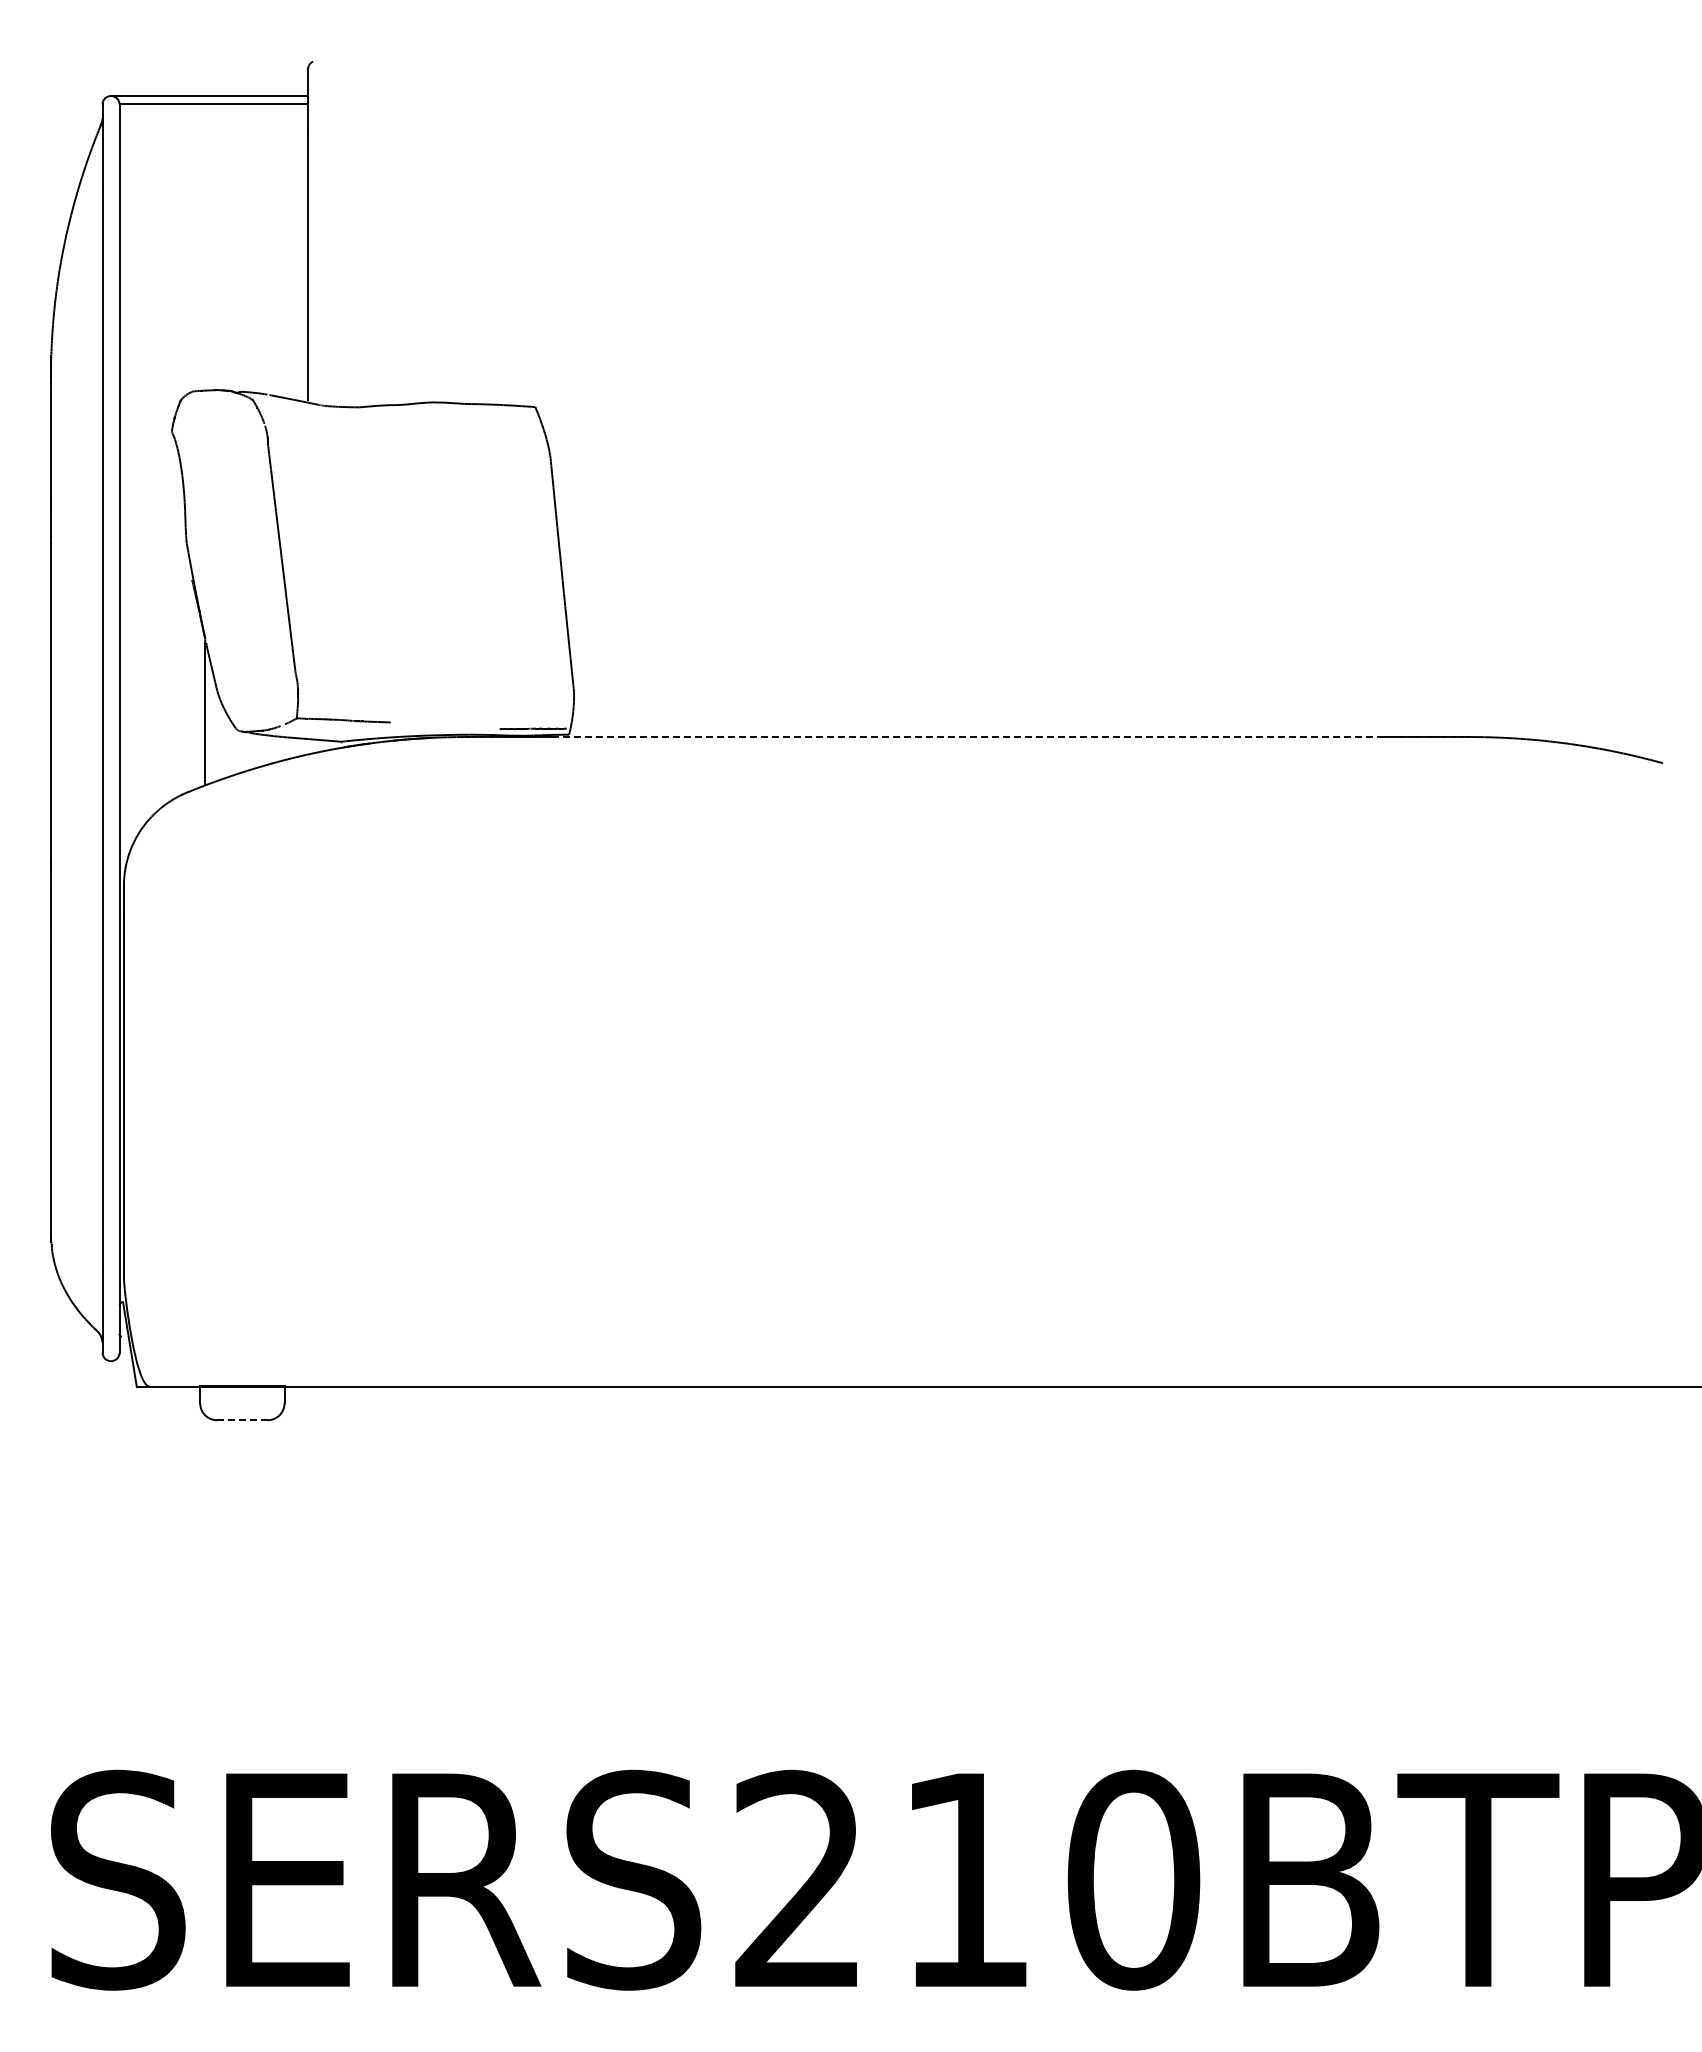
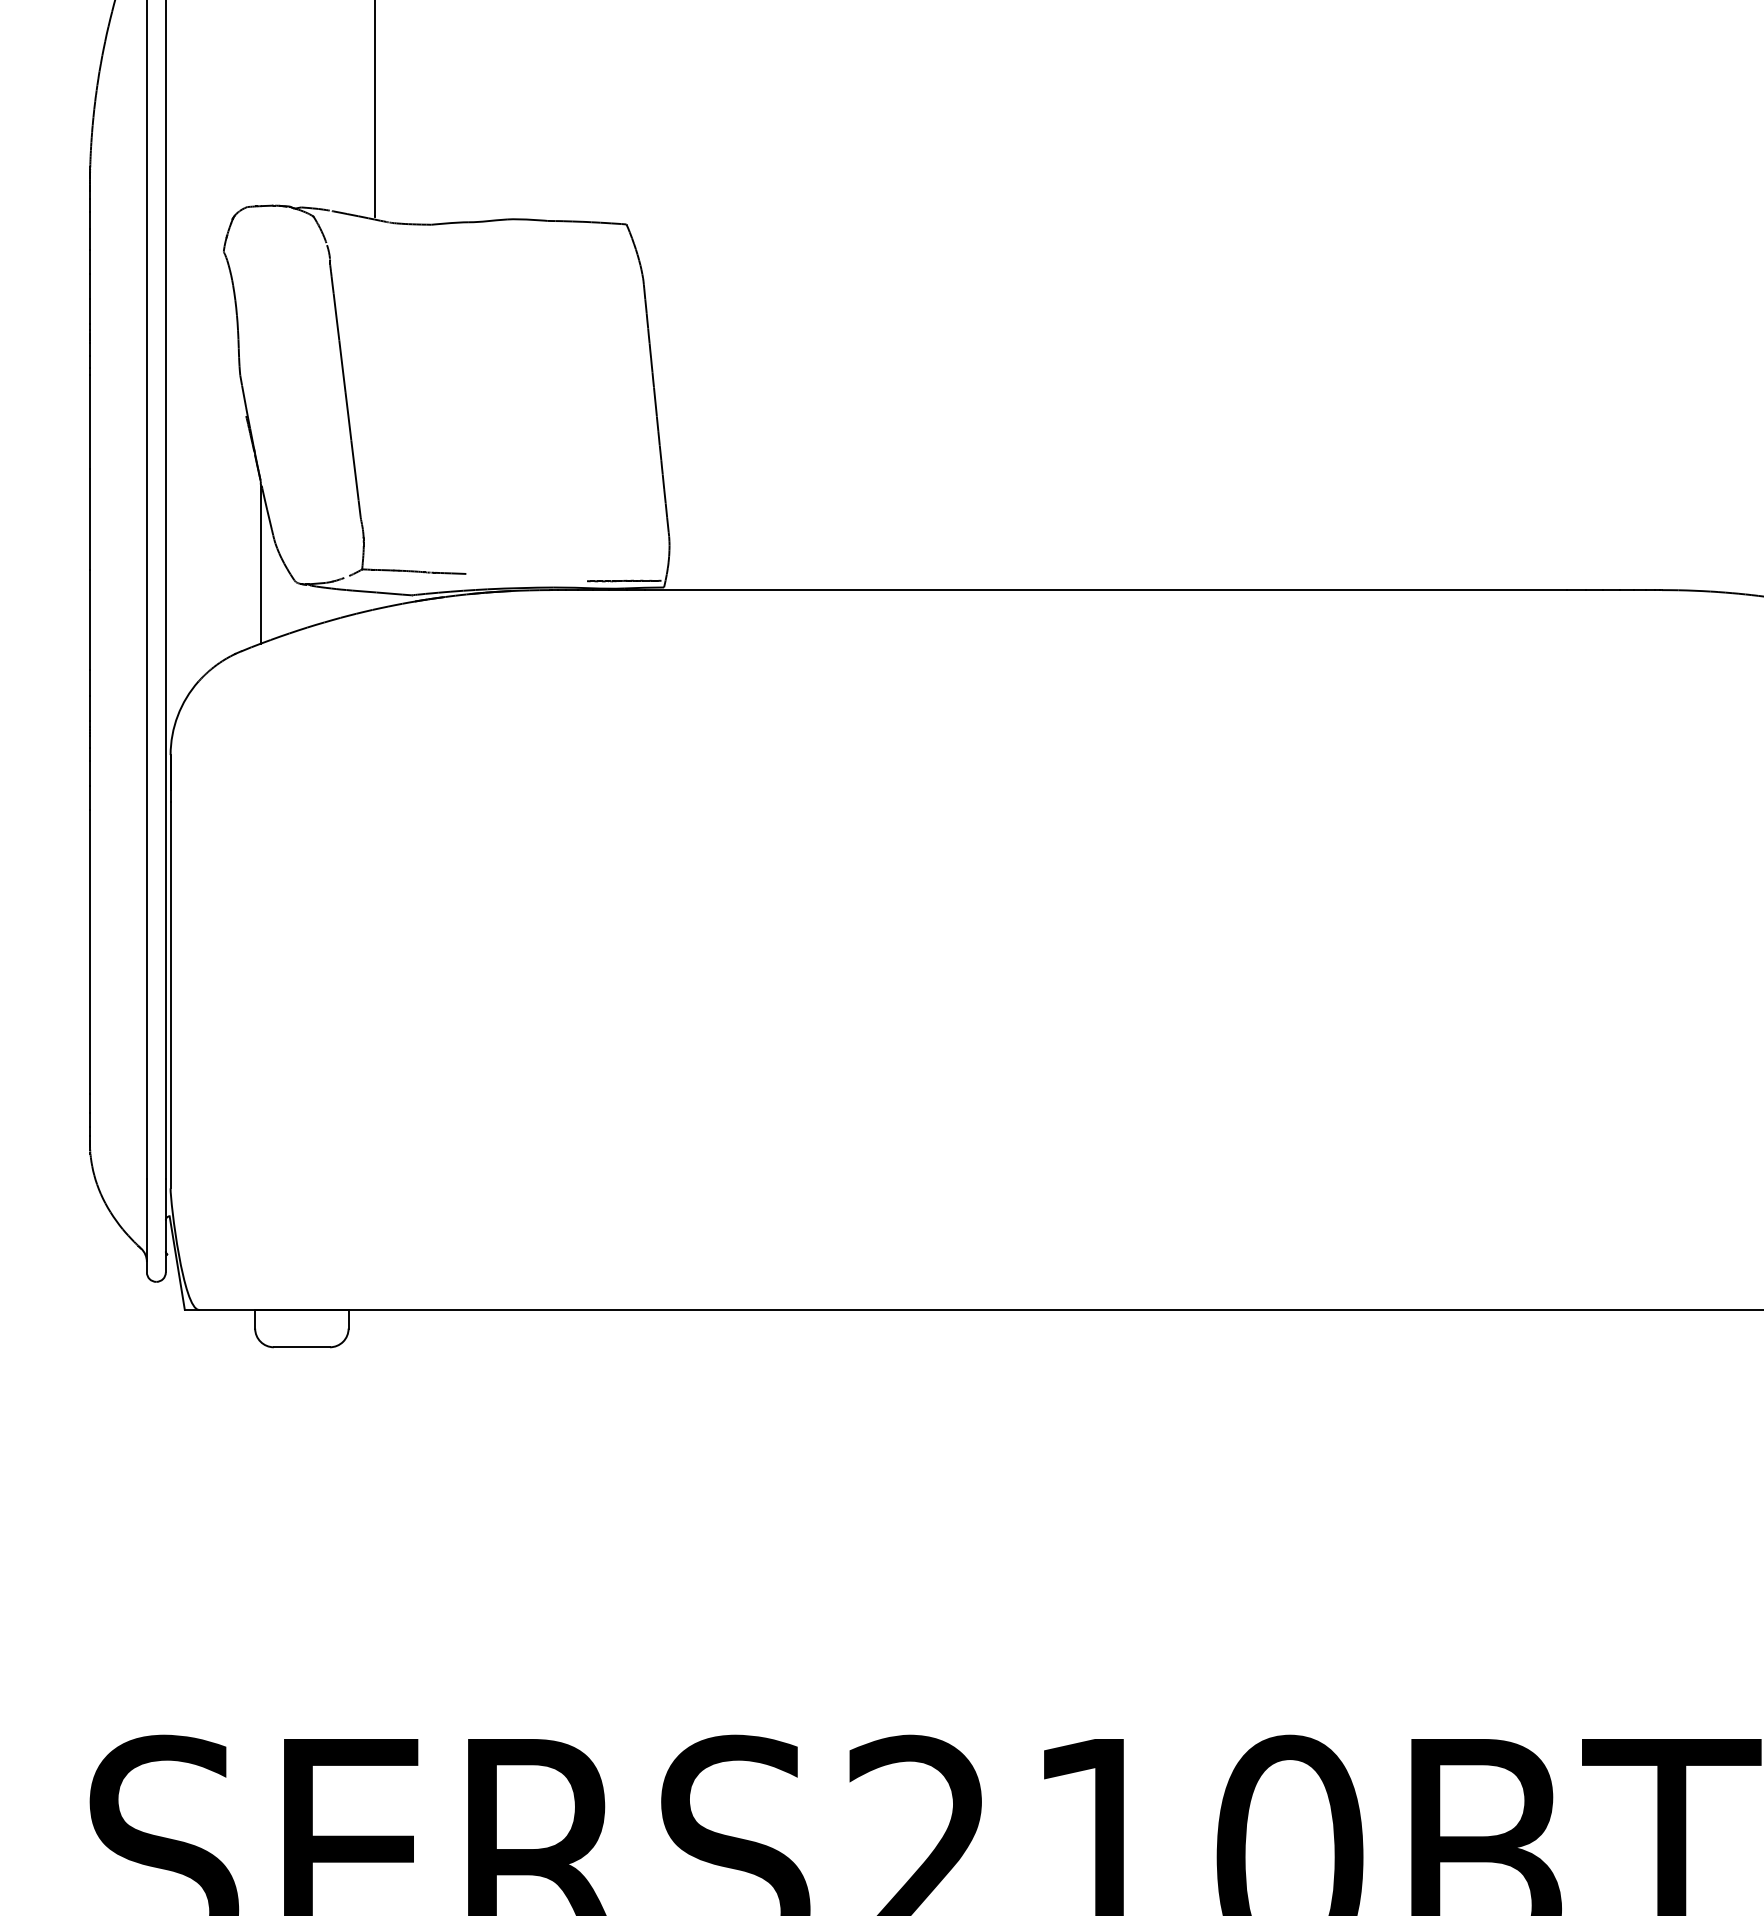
line: (968, 737) -> (1106, 590), dashed -> solid
line: (241, 1420) -> (300, 1347), dashed -> solid

